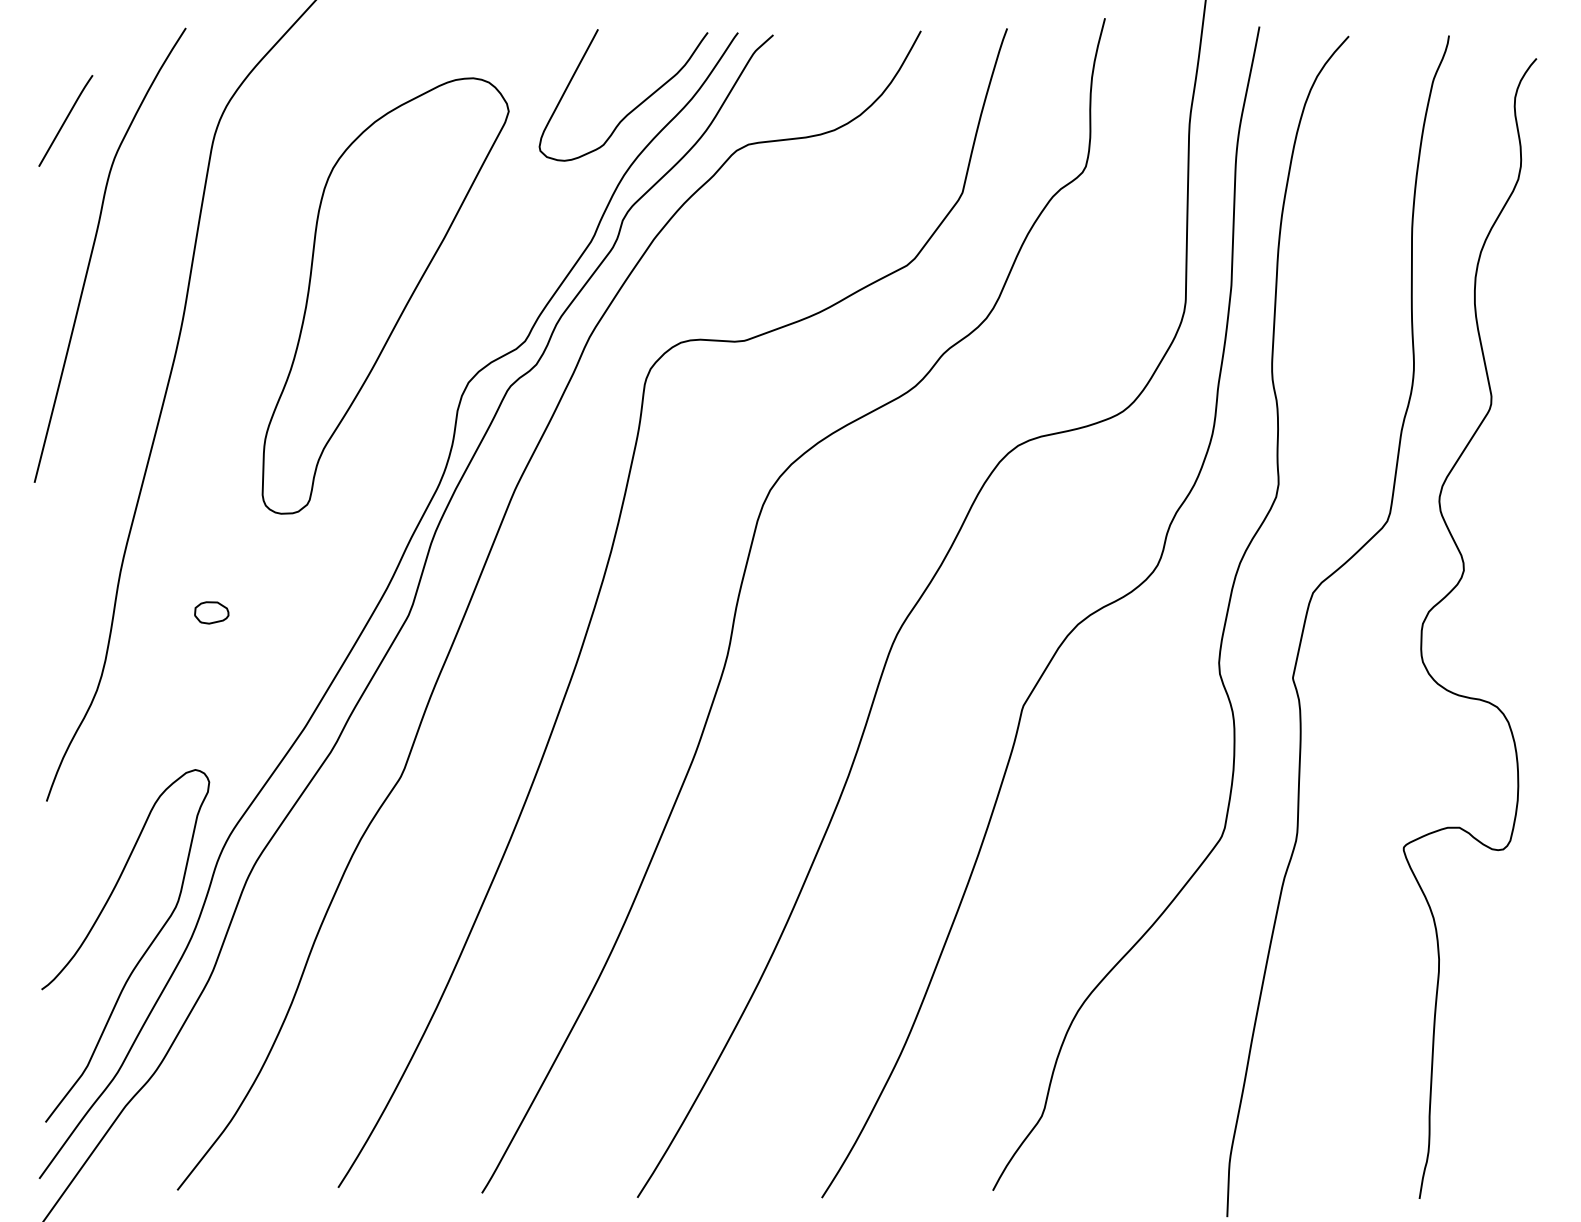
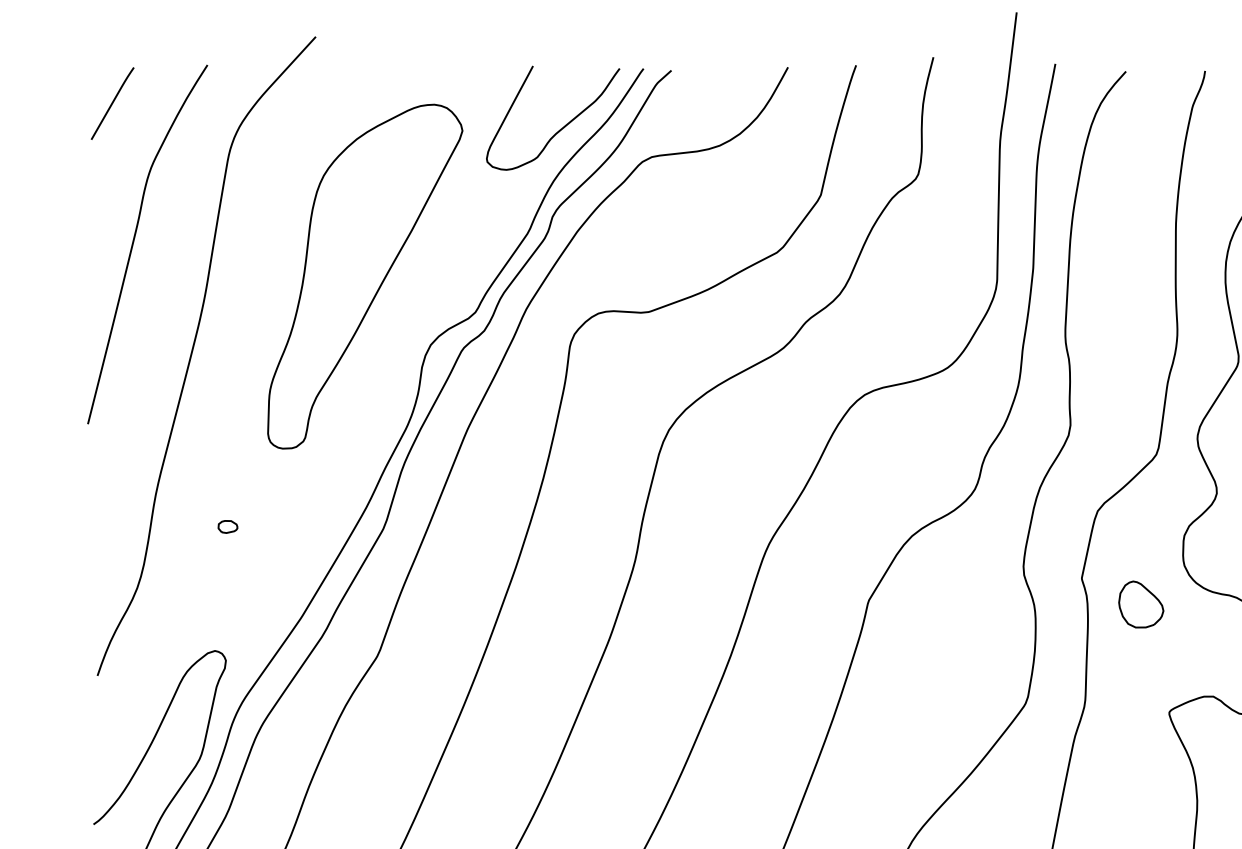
curve: (65, 120) -> (112, 103), moved
part: (211, 612) -> (227, 526), size x0.71
part: (1368, 711) -> (1141, 604), added

